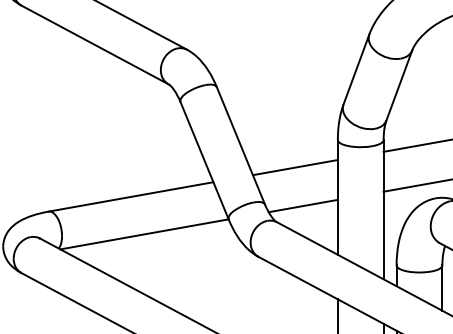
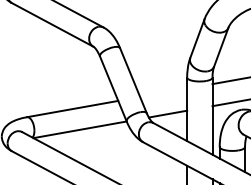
line: (295, 167) -> (163, 92), removed

